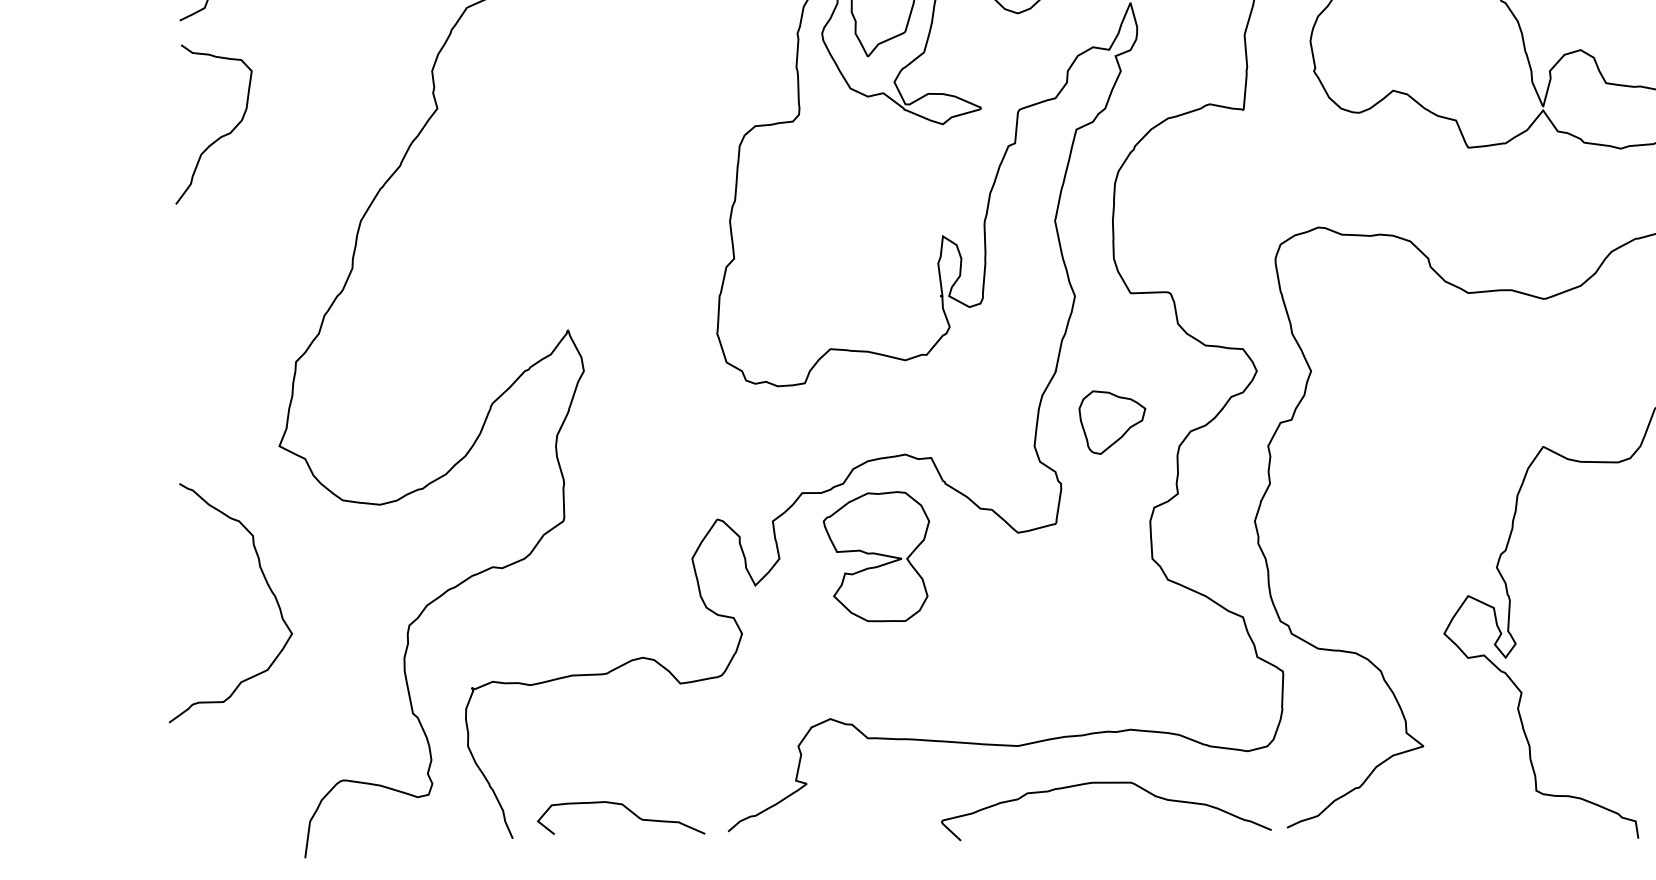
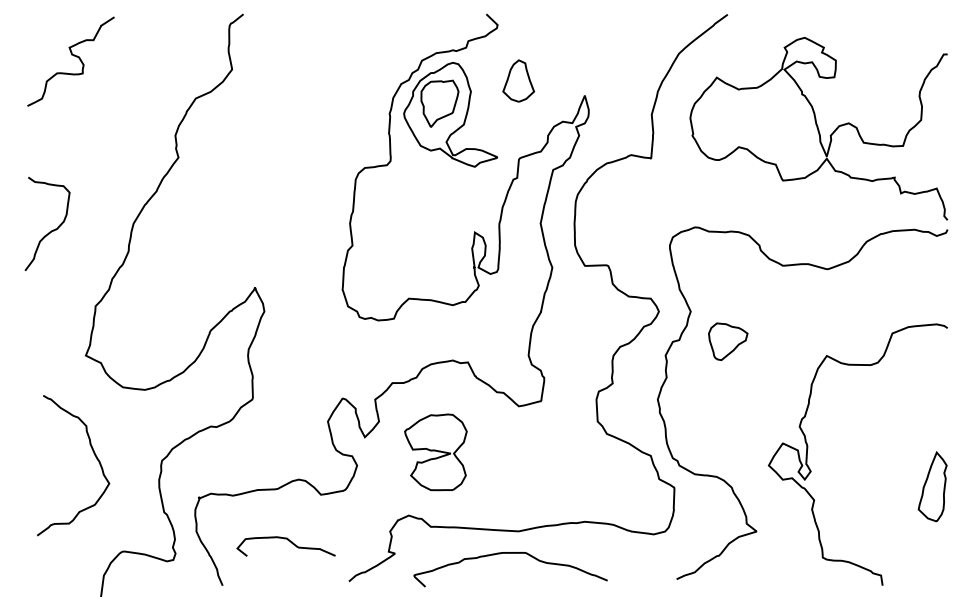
curve: (220, 135) -> (51, 230), moved
part: (1112, 422) -> (728, 341), moved
part: (875, 556) -> (435, 452), moved
curve: (266, 585) -> (94, 455), moved
curve: (1105, 783) -> (510, 553), moved
curve: (624, 809) -> (288, 541), moved

